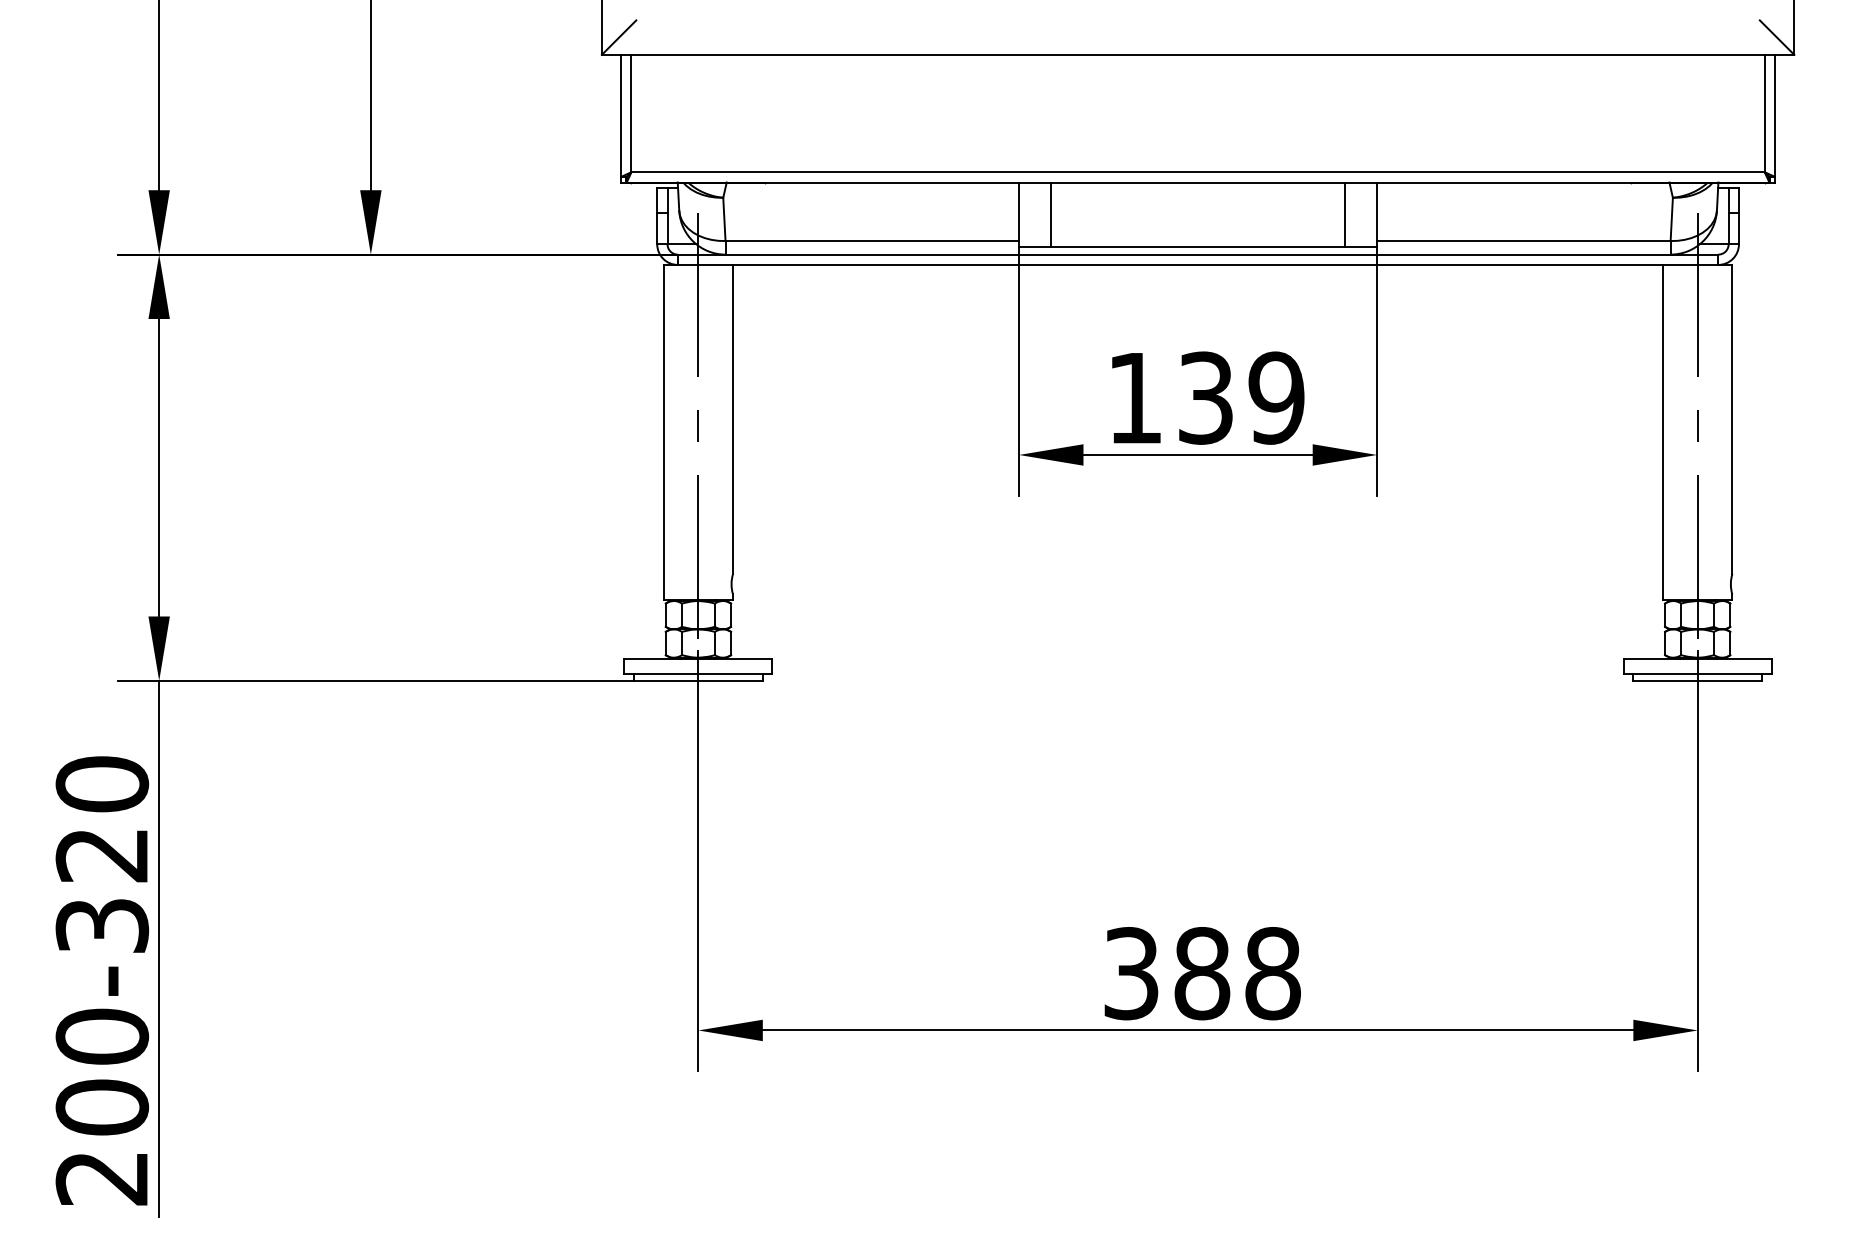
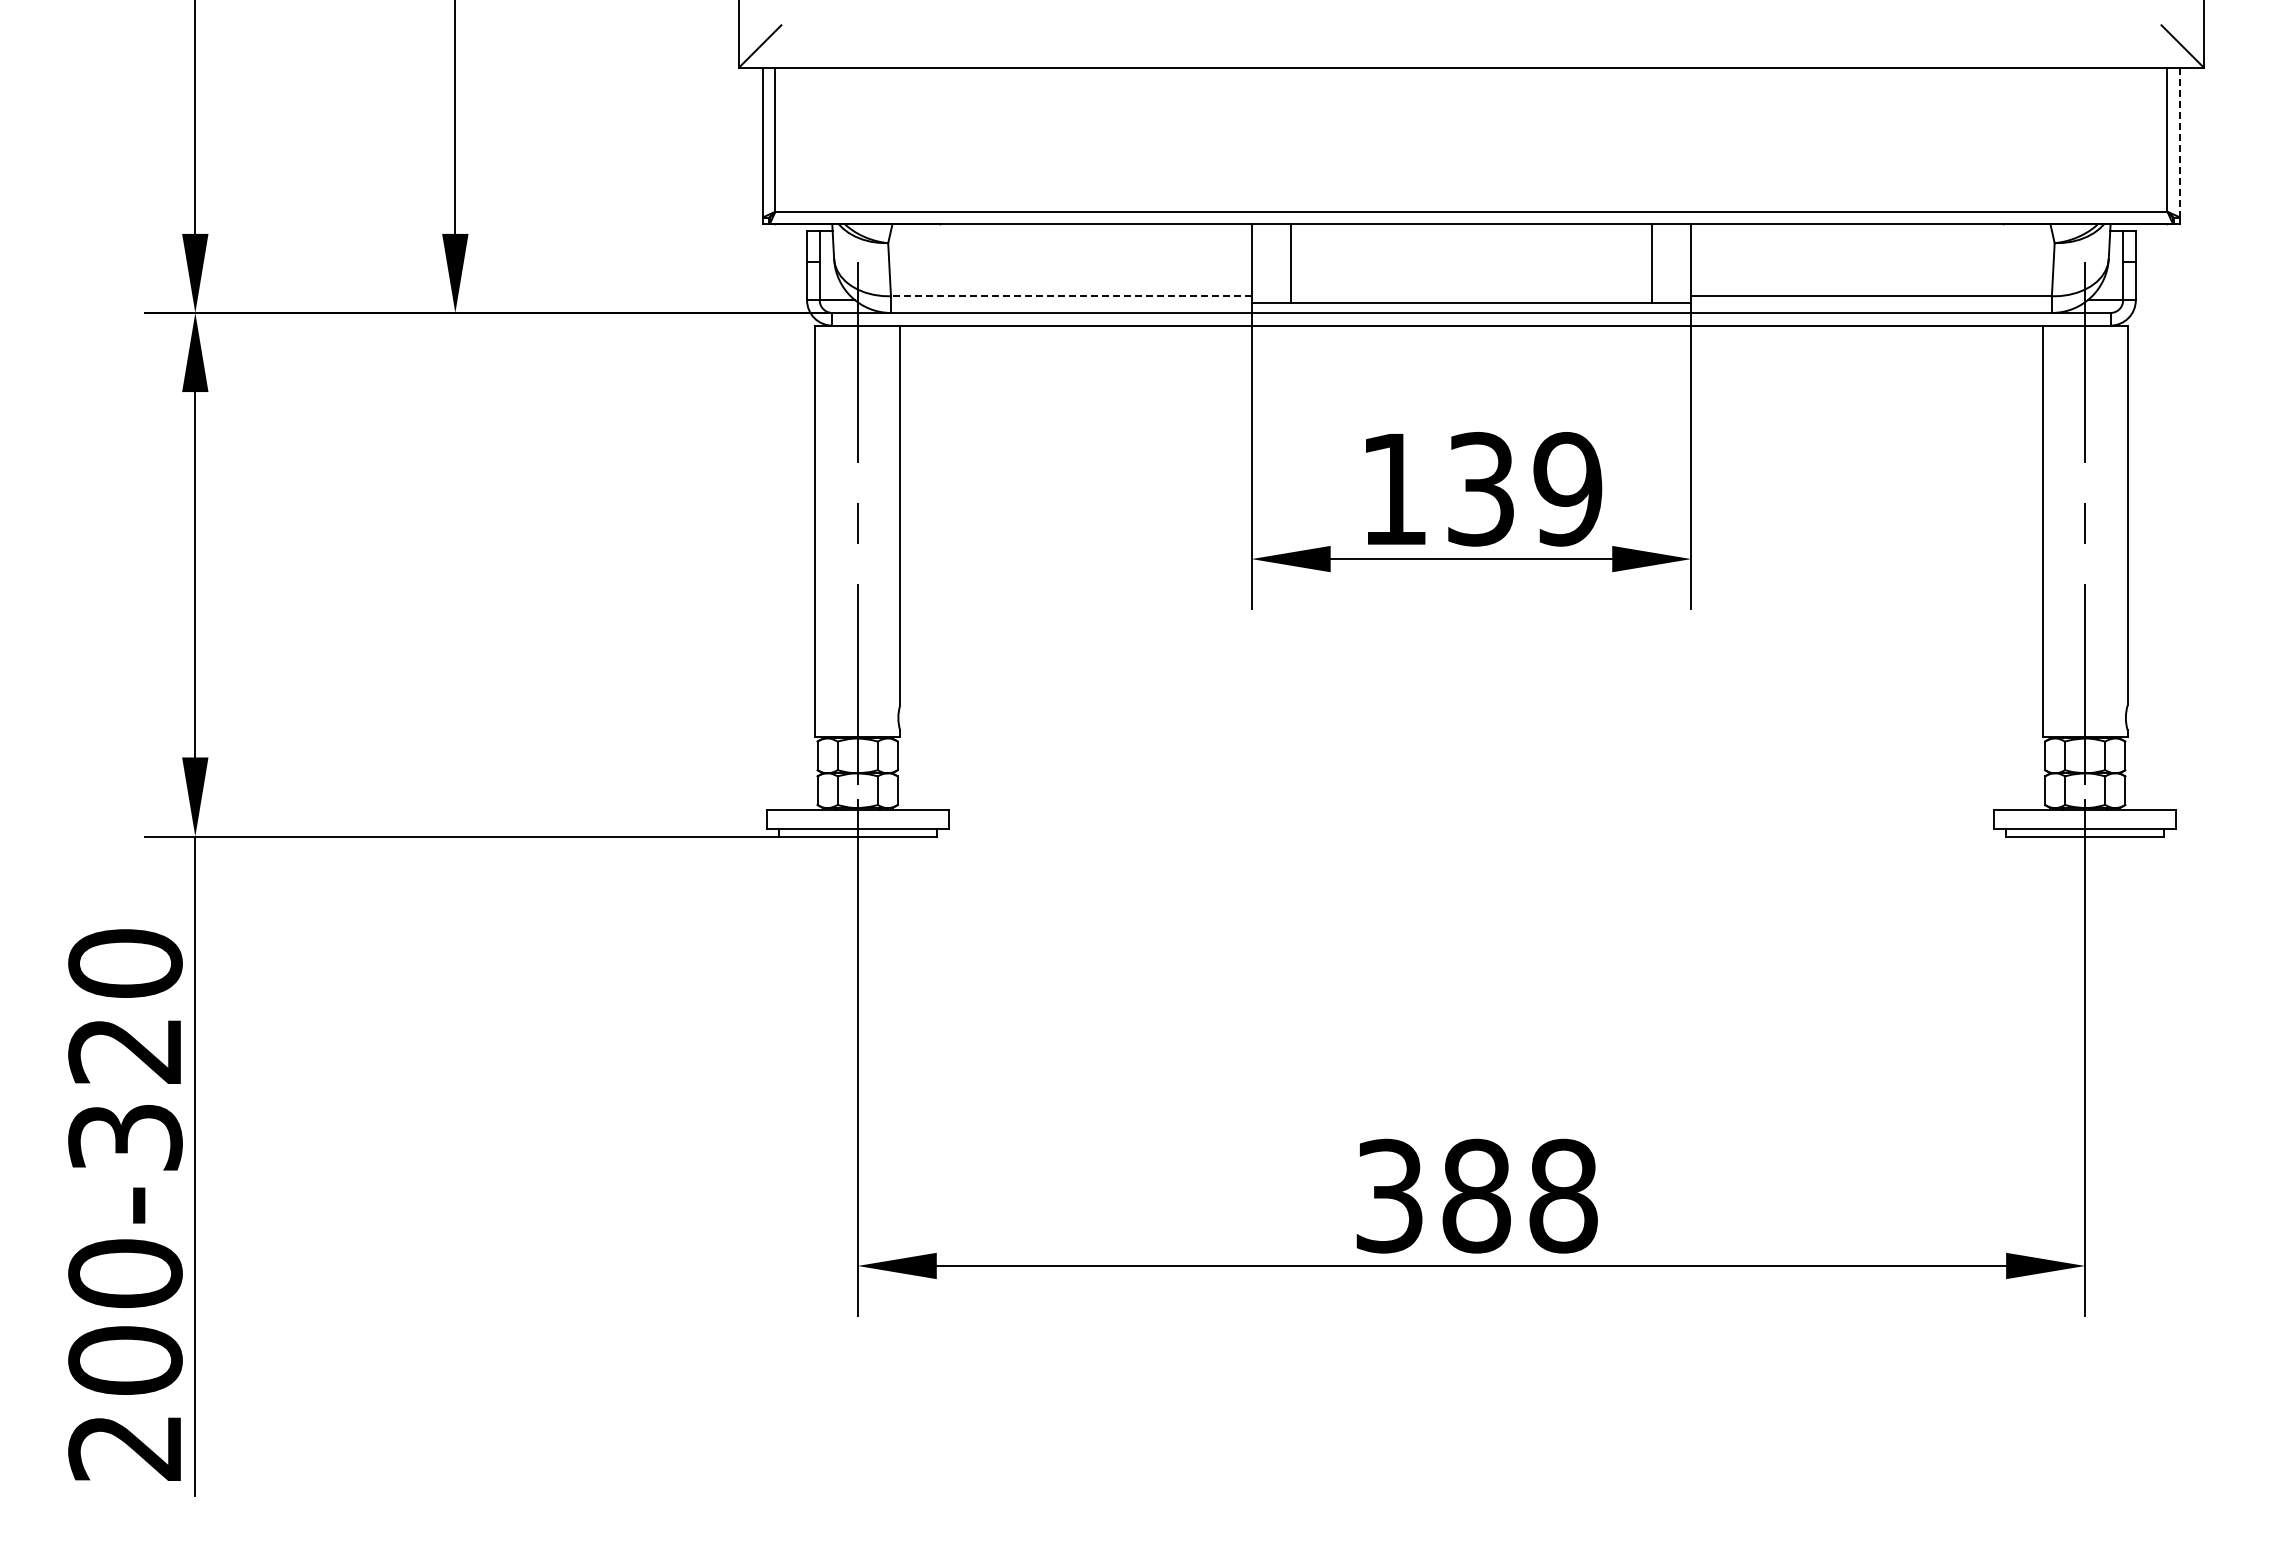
line: (1775, 115) -> (2180, 142), solid -> dashed
line: (871, 241) -> (1070, 296), solid -> dashed

